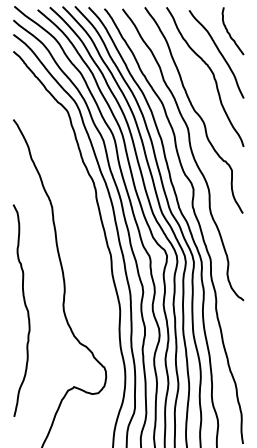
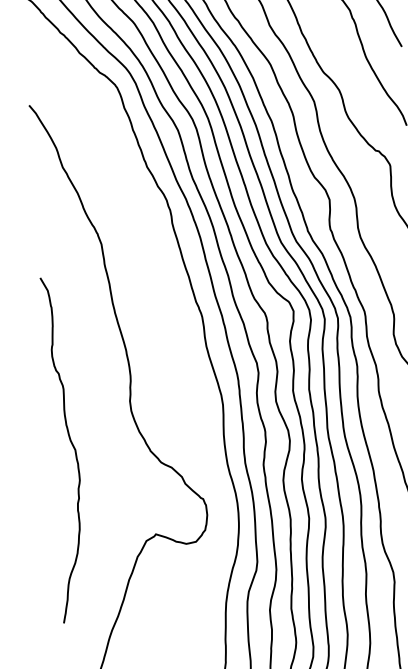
curve: (25, 308) -> (70, 445), moved

